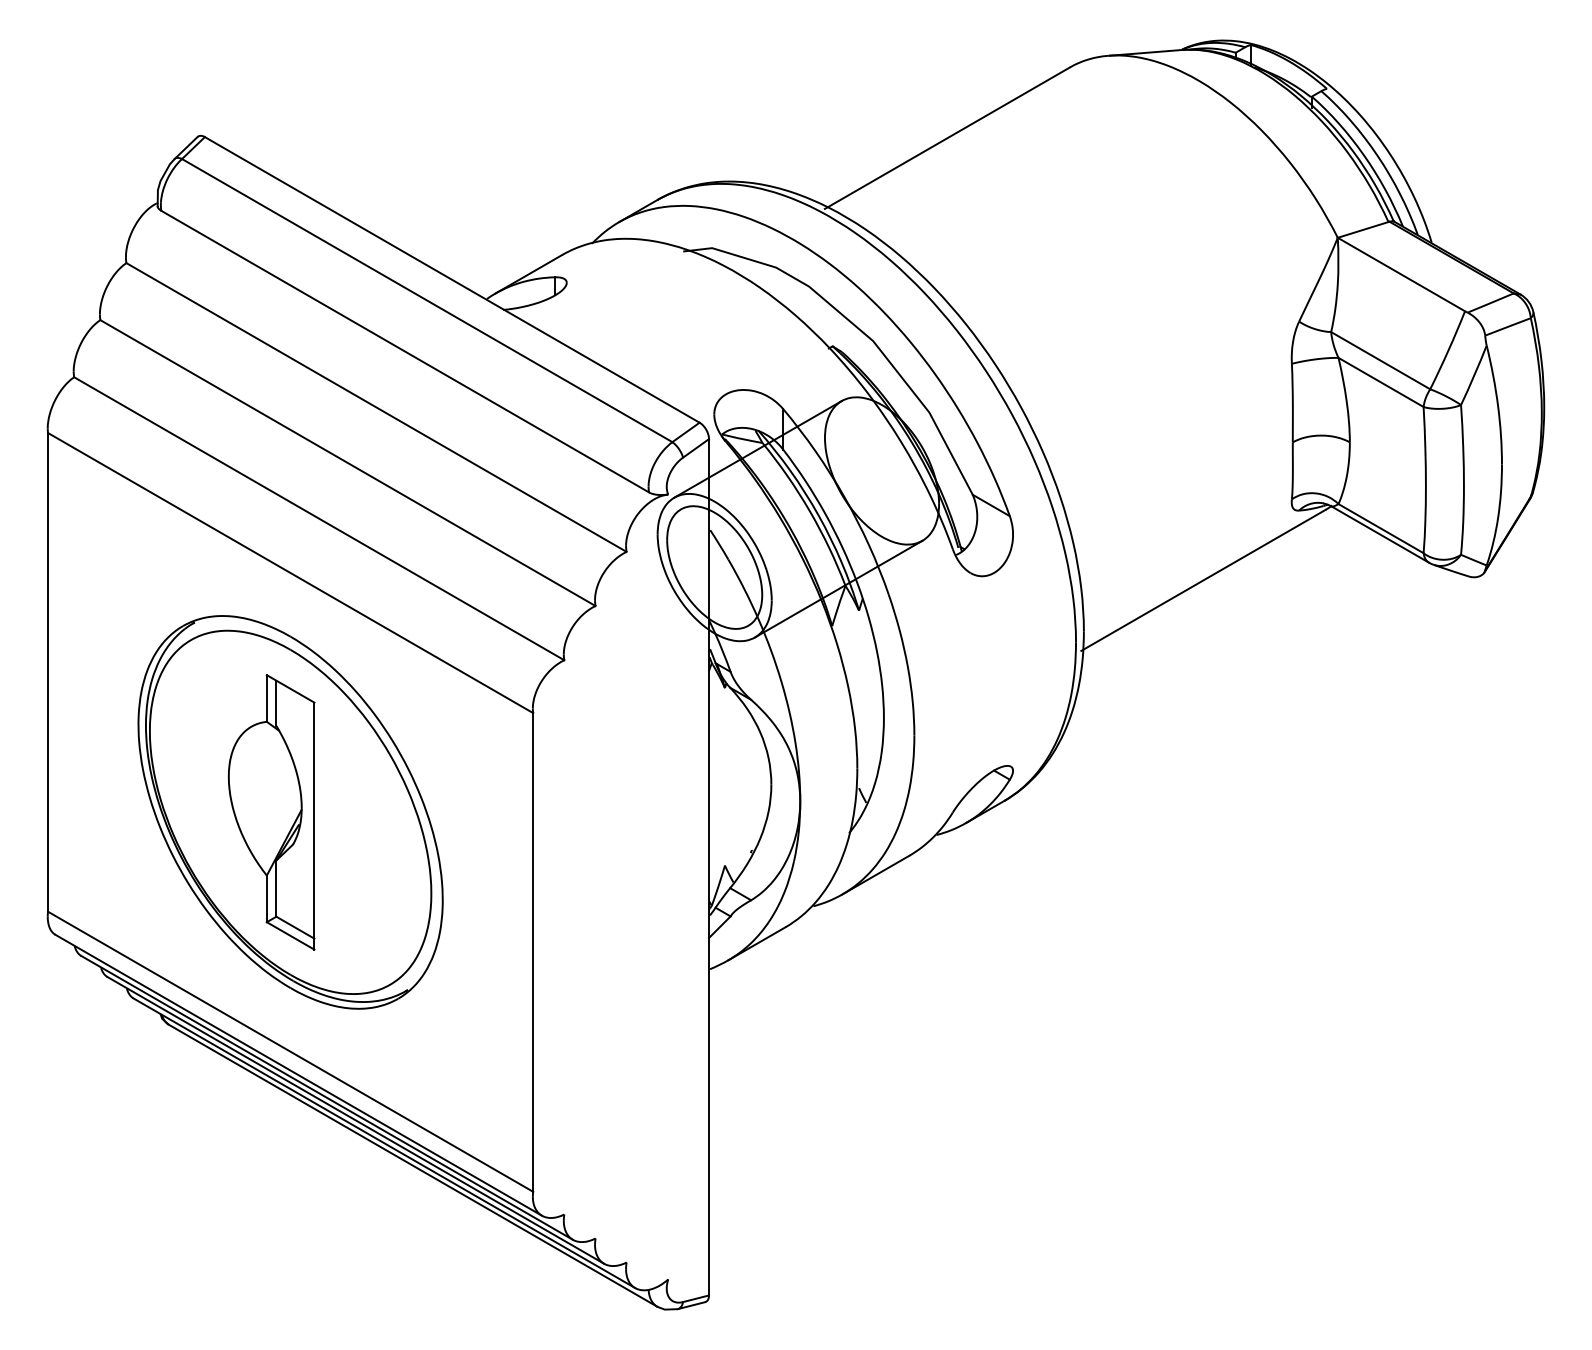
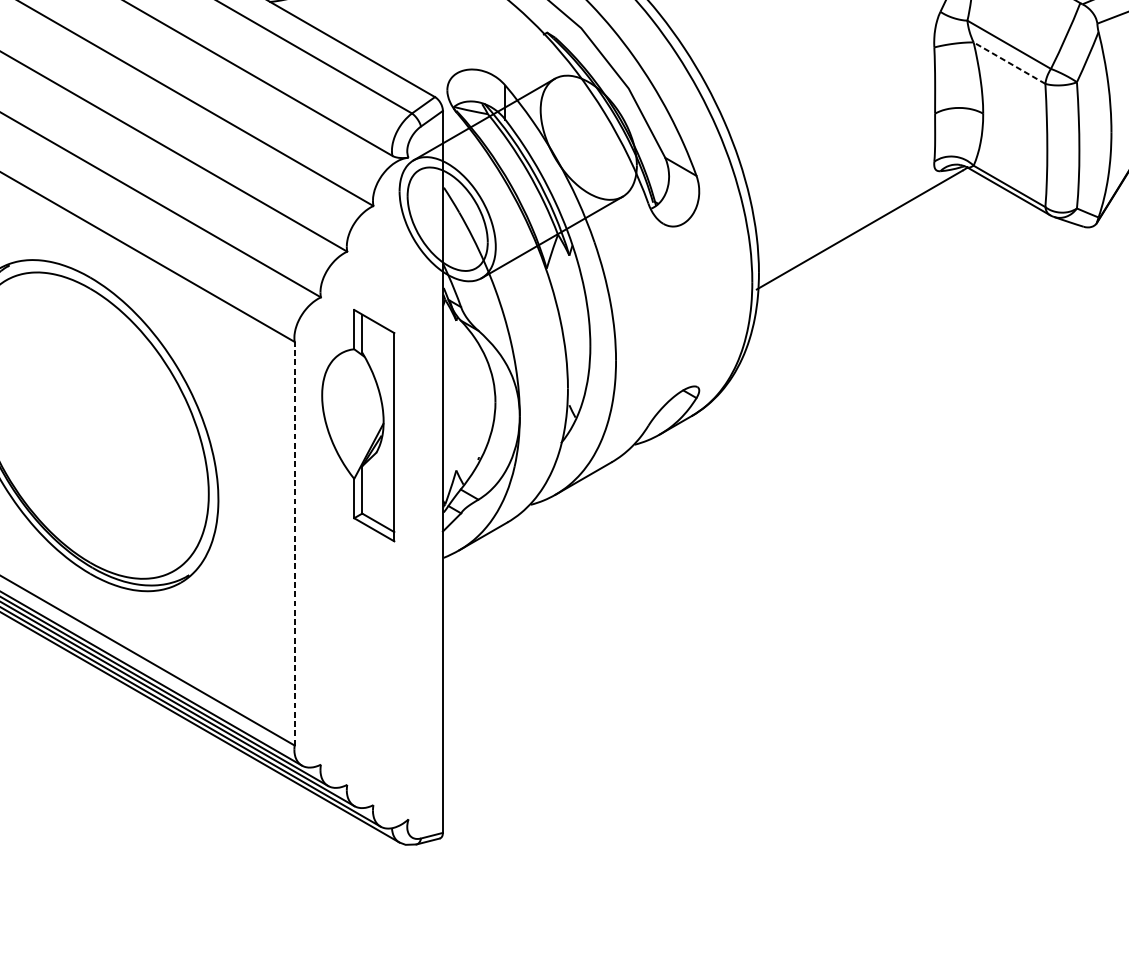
line: (1380, 382) -> (1009, 63), solid -> dashed
part: (271, 812) -> (358, 425), moved
line: (533, 951) -> (294, 542), solid -> dashed

